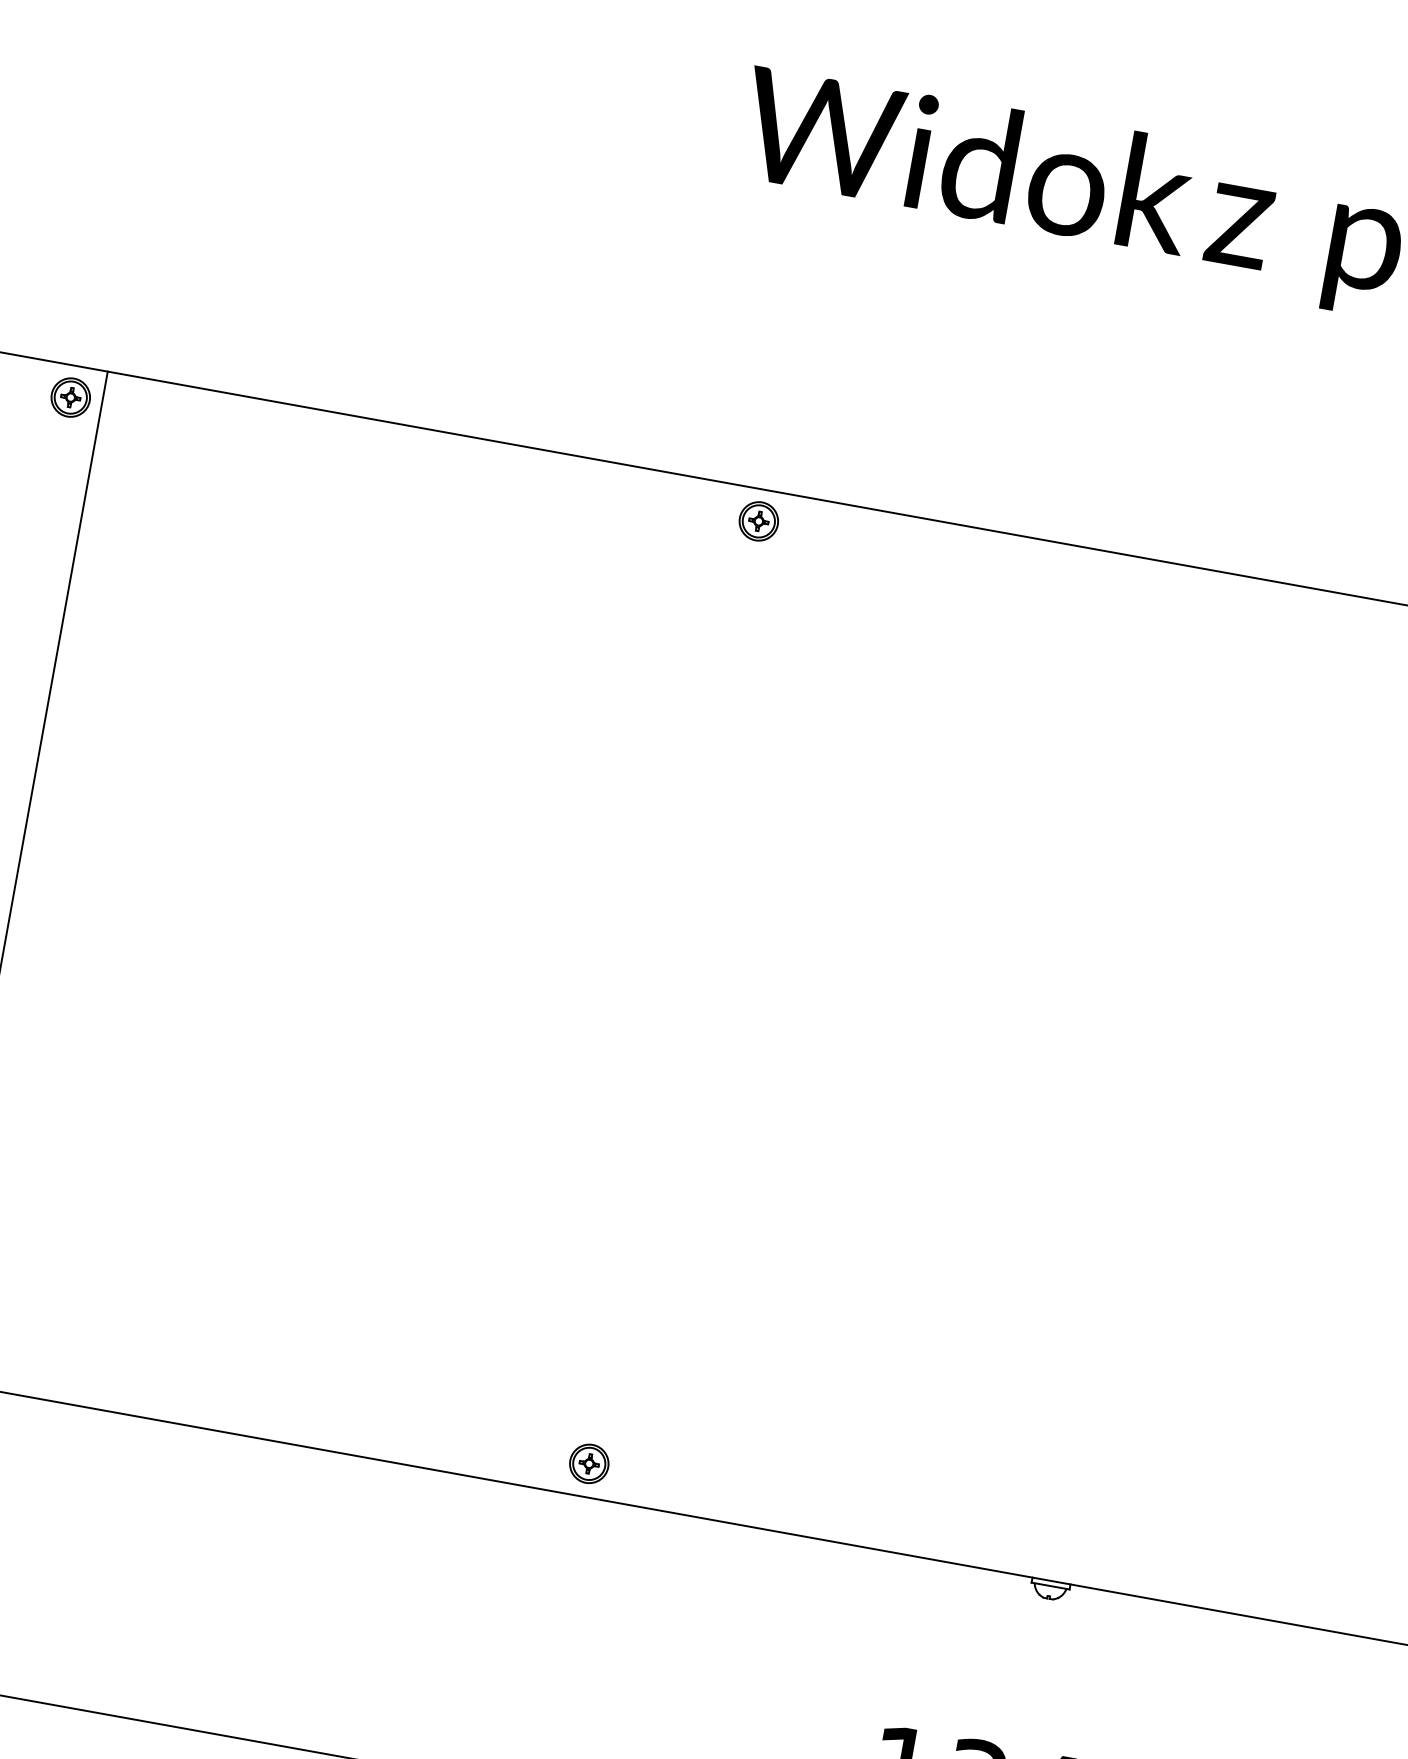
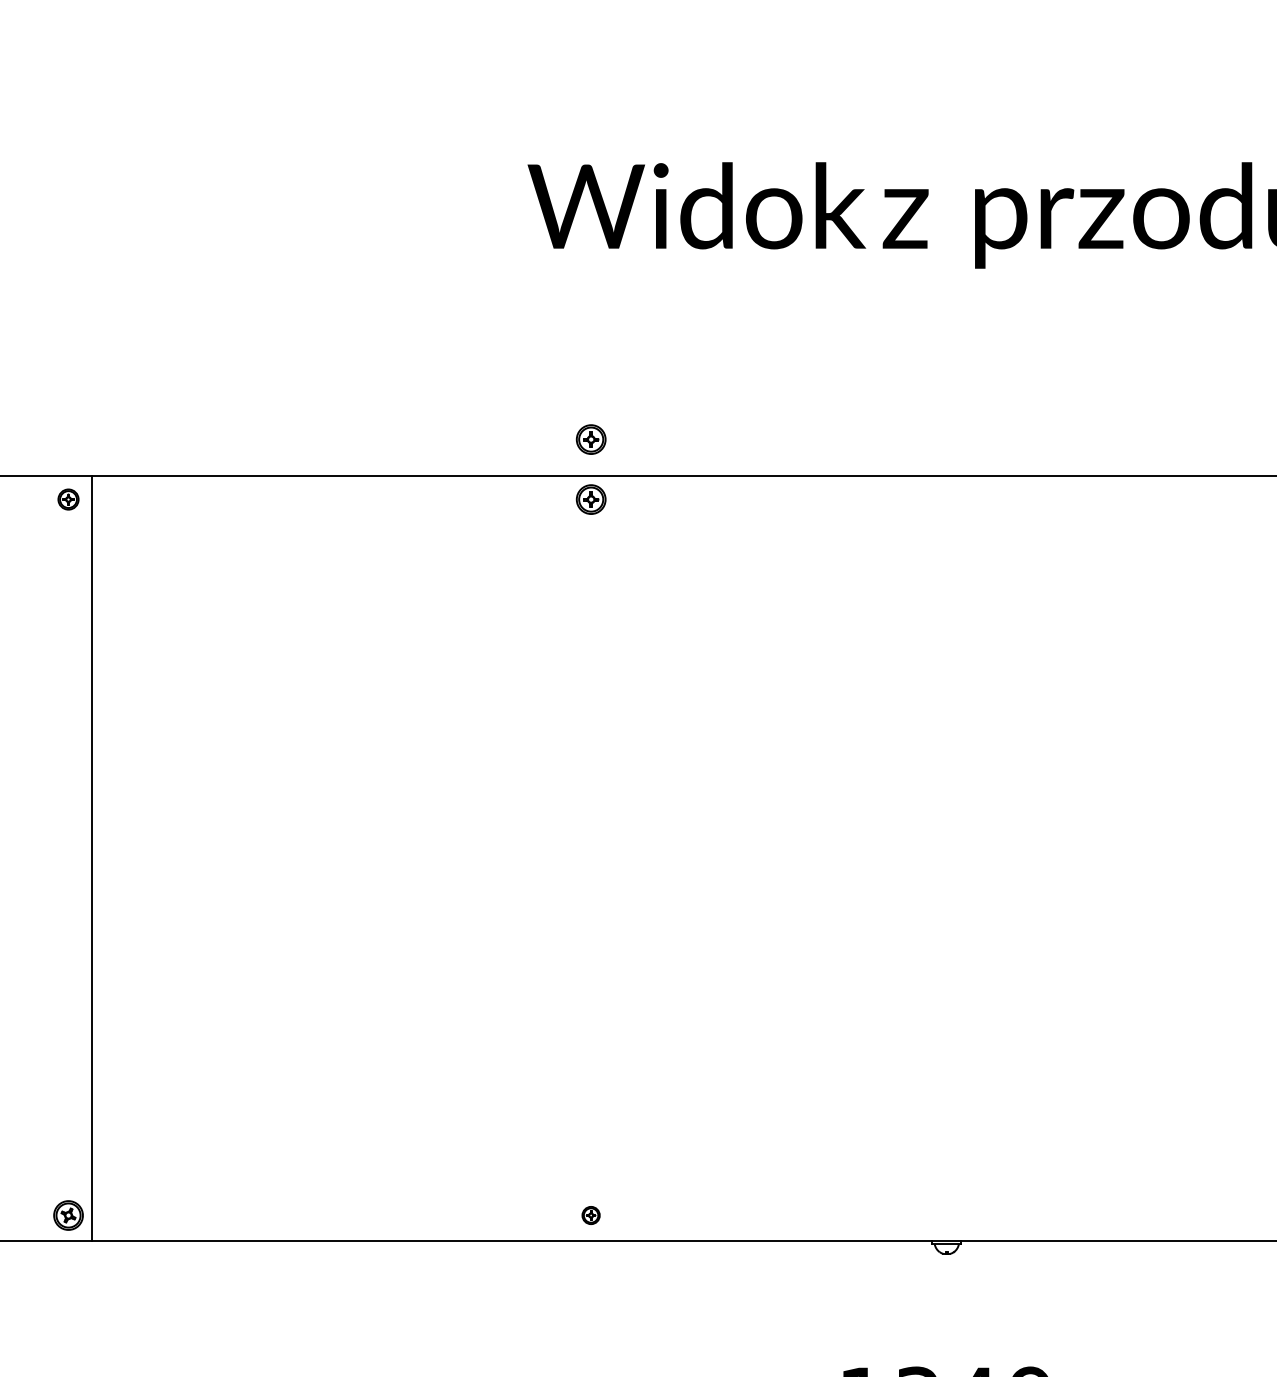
part: (70, 397) -> (68, 499), size x0.7
part: (772, 442) -> (590, 439), added
part: (588, 1463) -> (590, 1215), size x0.6

